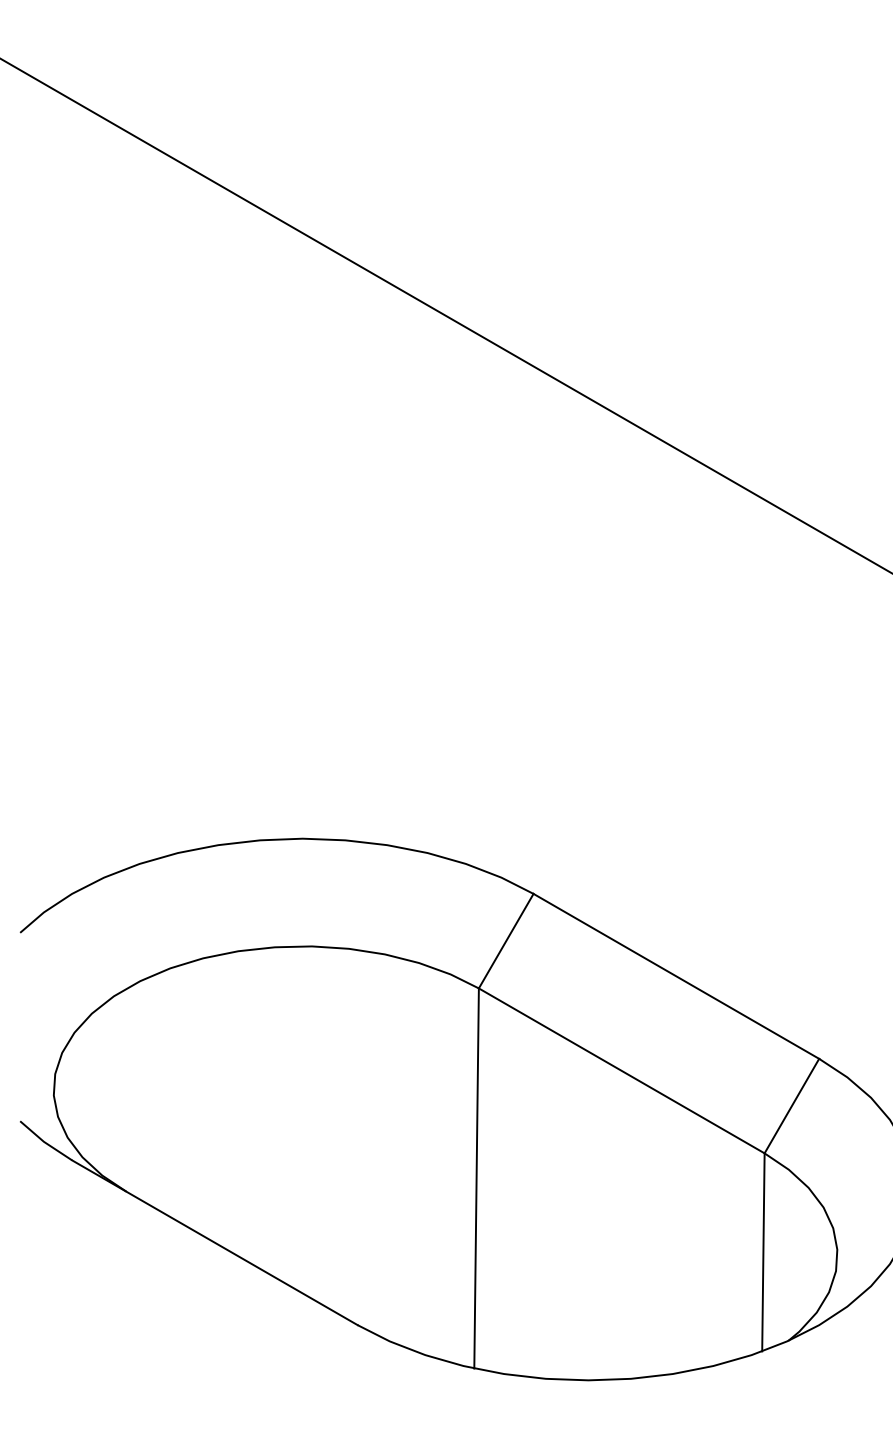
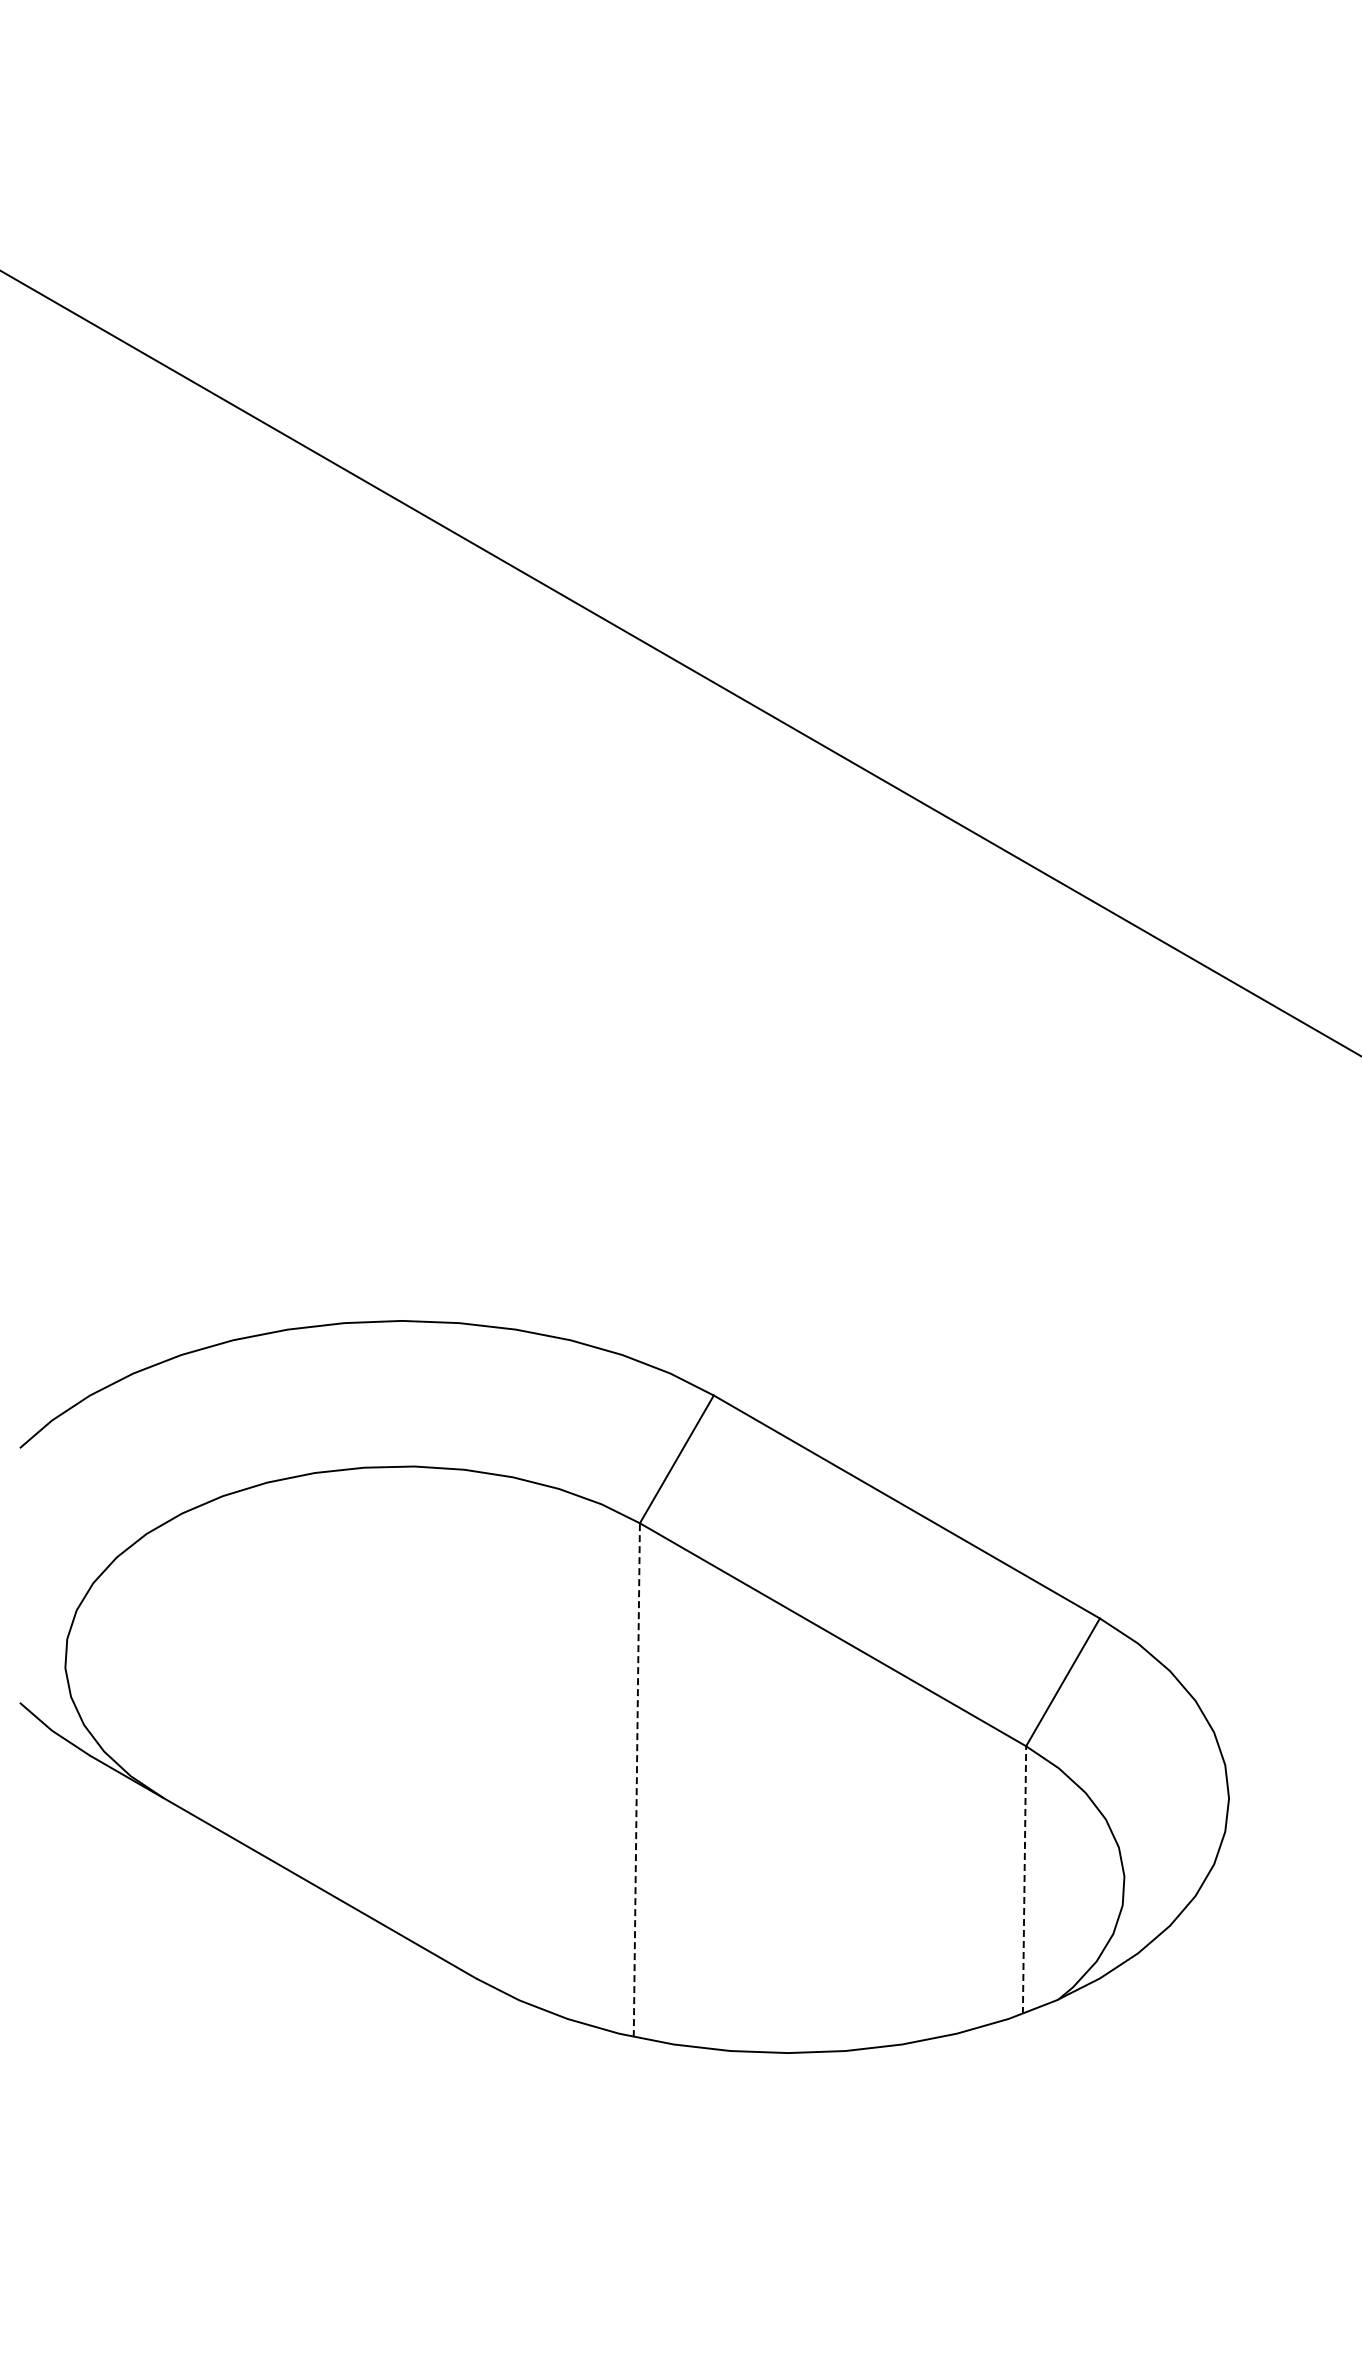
line: (476, 1178) -> (636, 1780), solid -> dashed
line: (763, 1252) -> (1024, 1880), solid -> dashed

